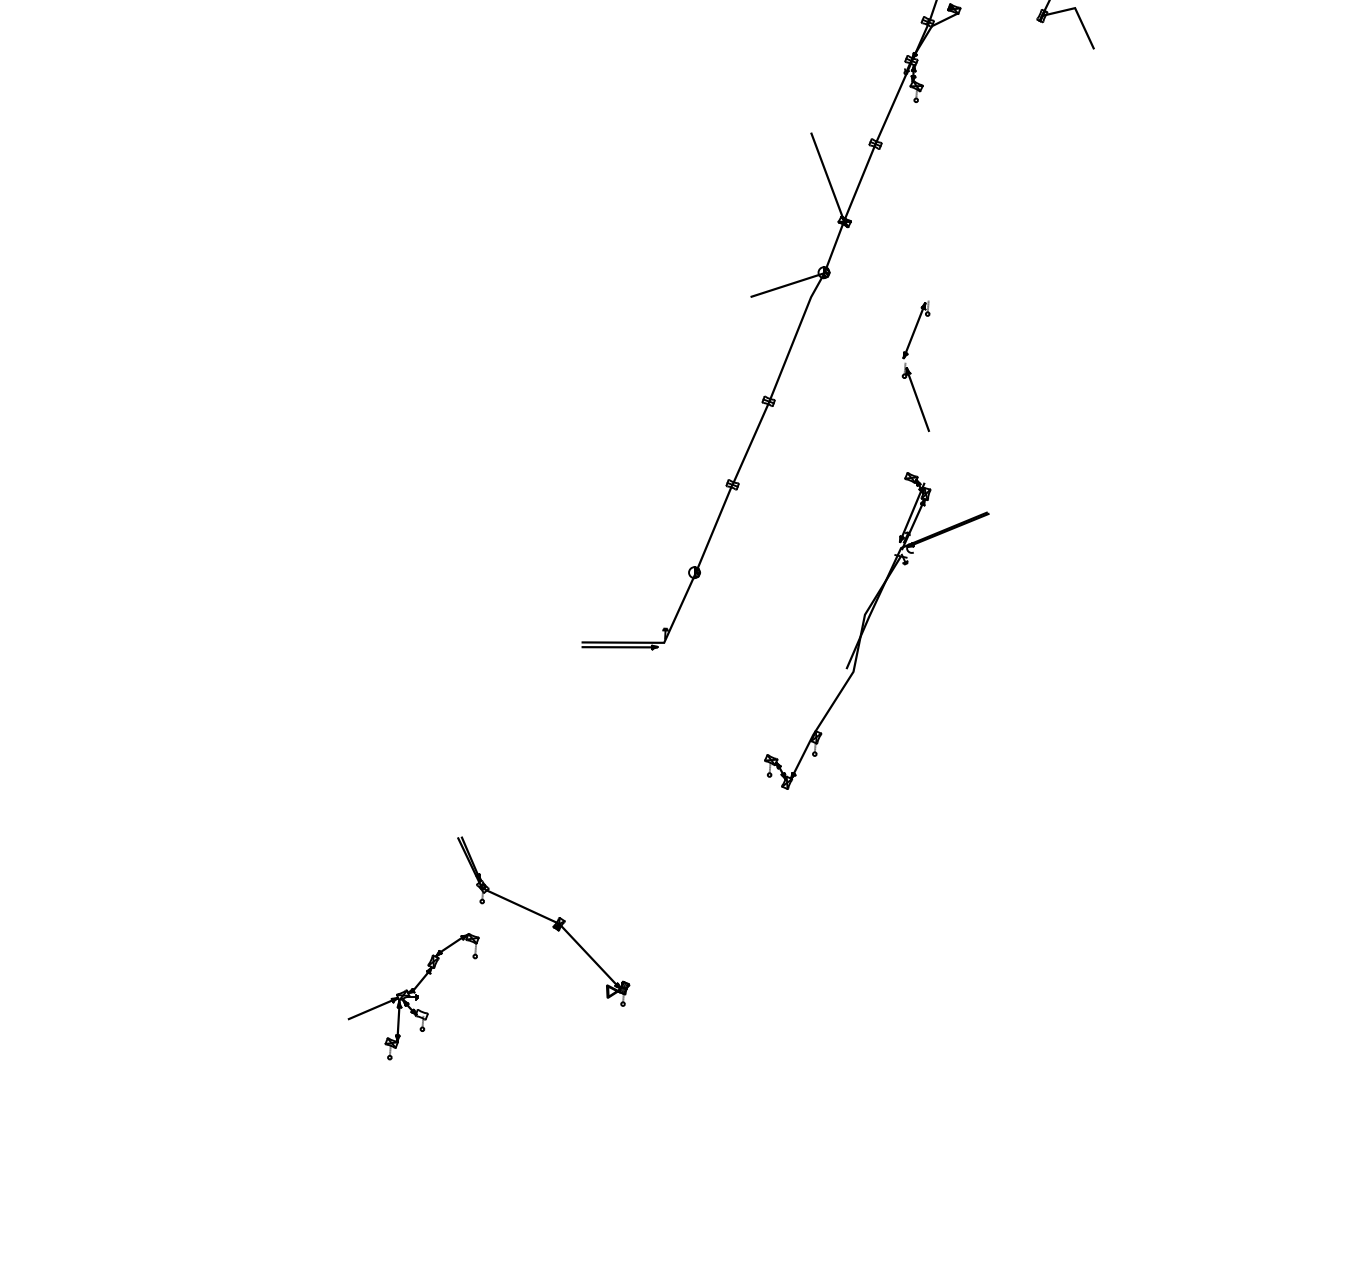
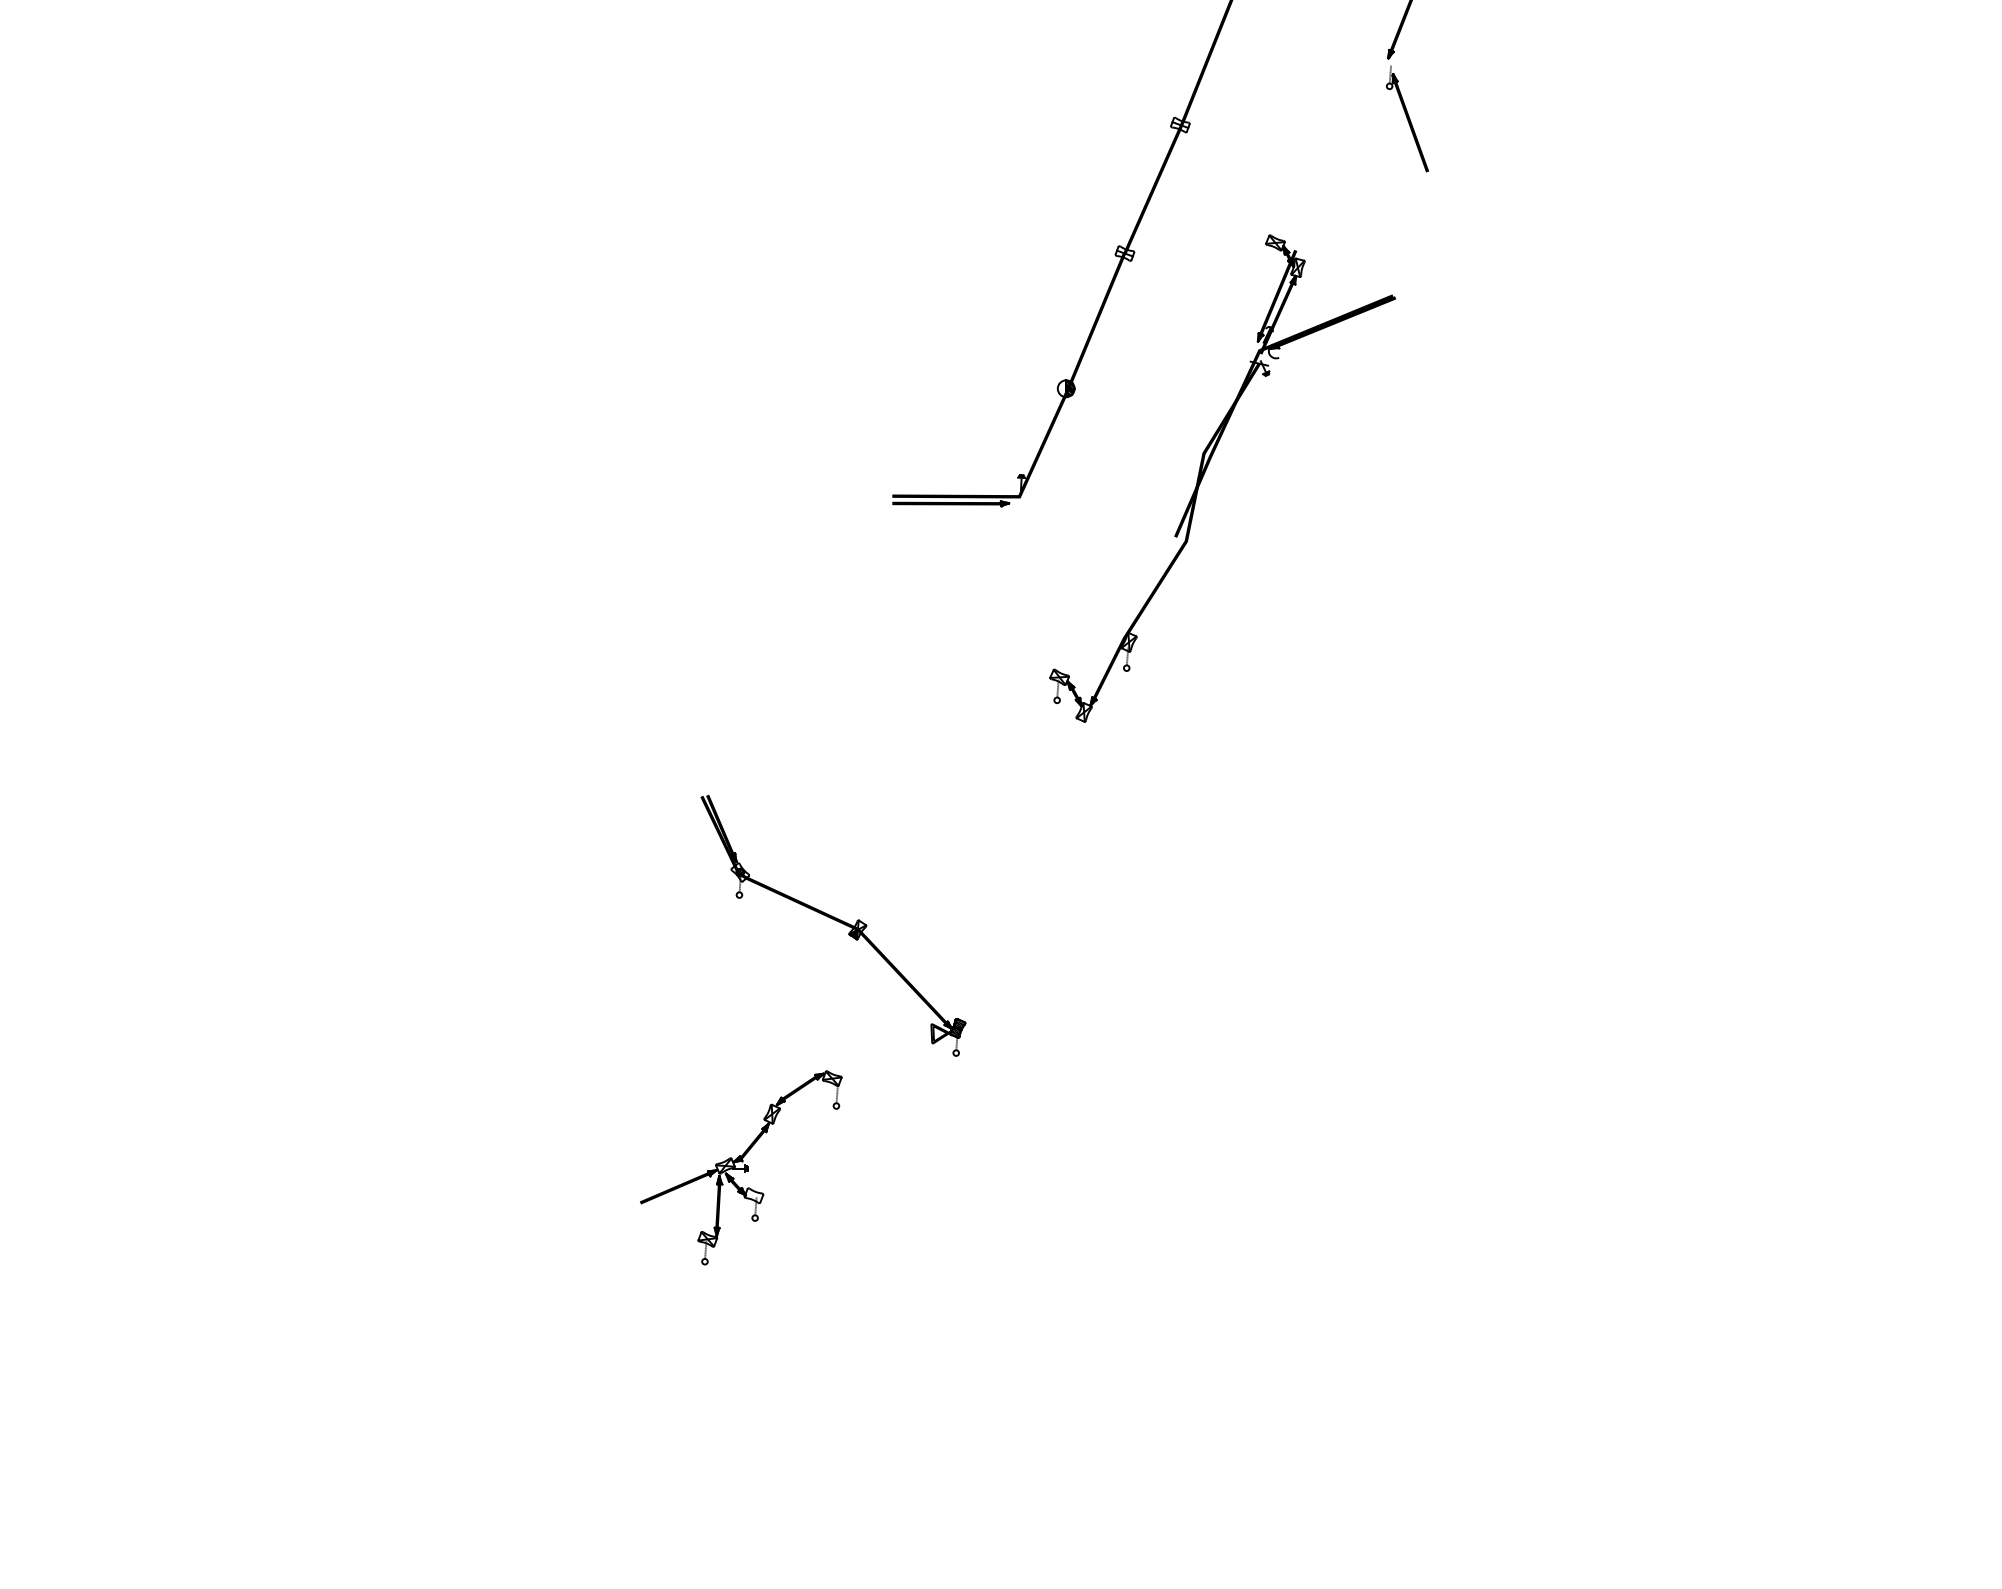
part: (866, 626) -> (1206, 471), moved
part: (413, 996) -> (741, 1167), moved

